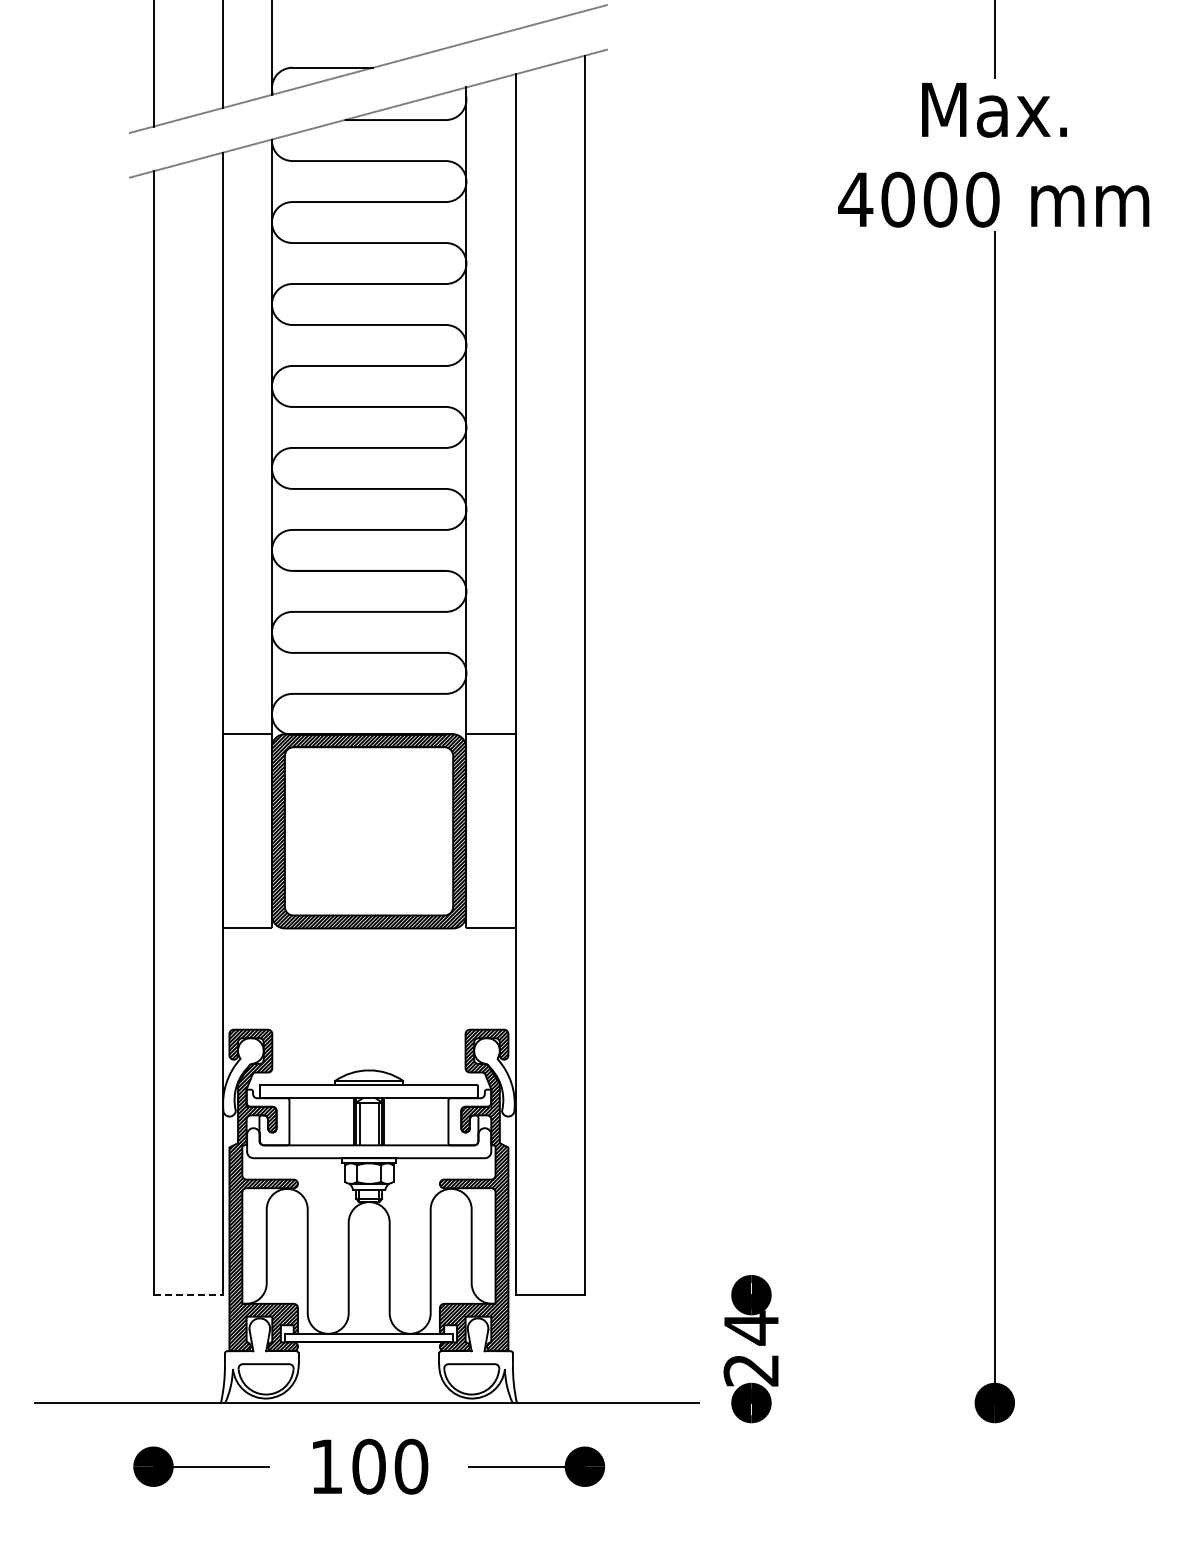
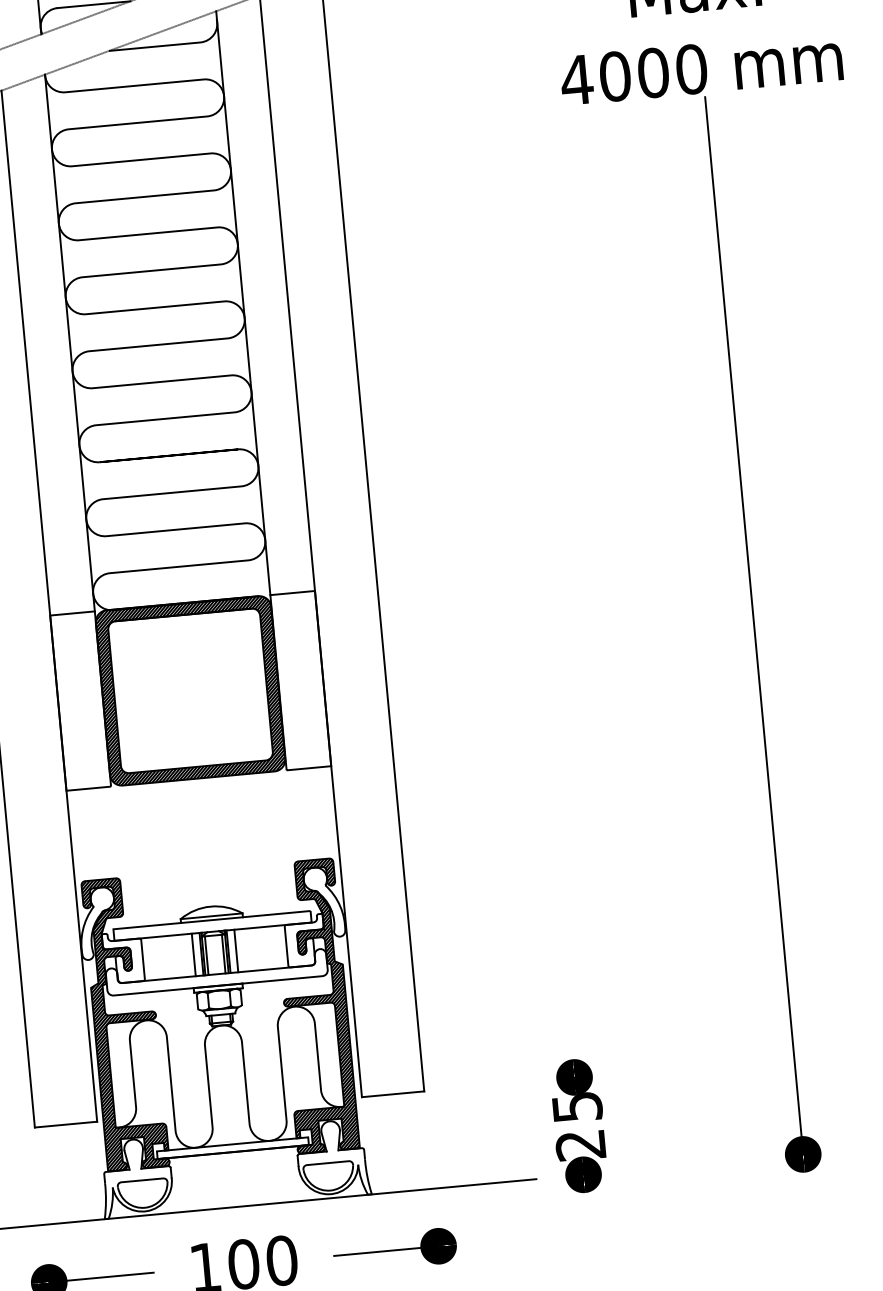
line: (345, 1121) -> (193, 954), added
line: (392, 1121) -> (236, 950), added
line: (188, 1295) -> (66, 1124), dashed -> solid
text: (751, 1327) -> (577, 1106), 24 -> 25

